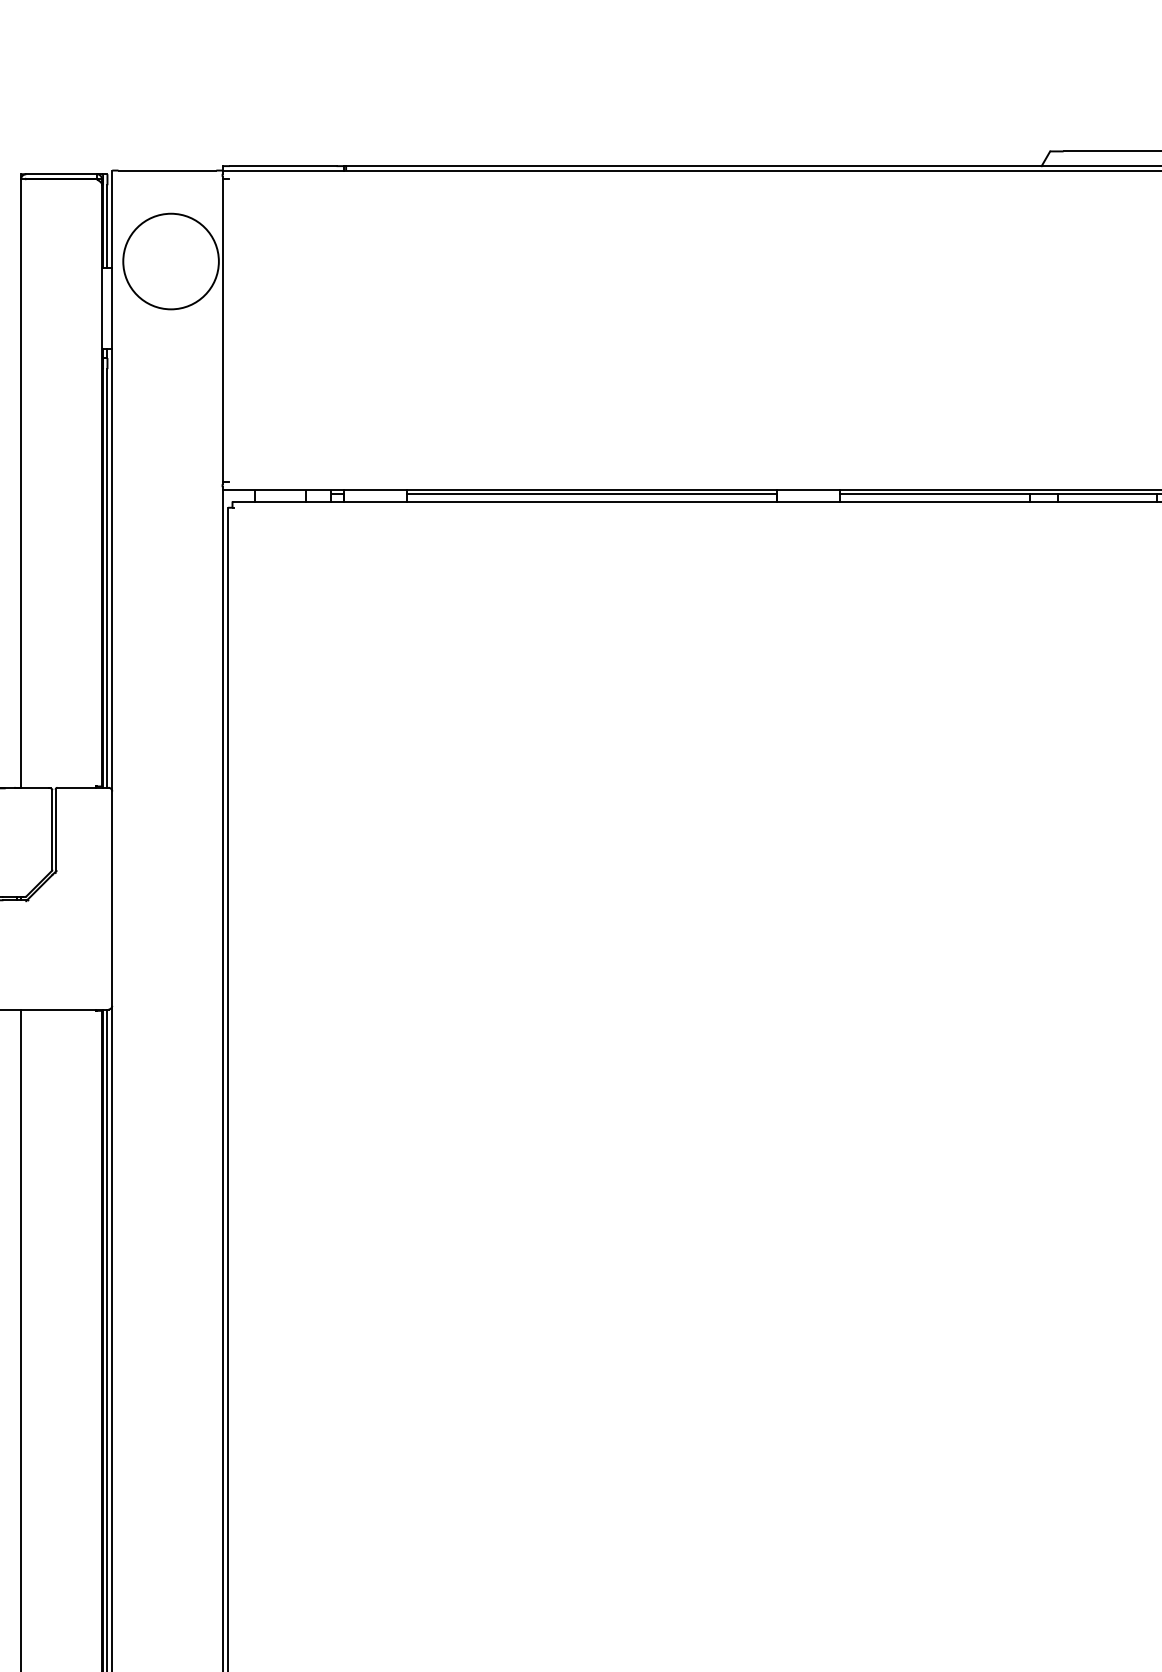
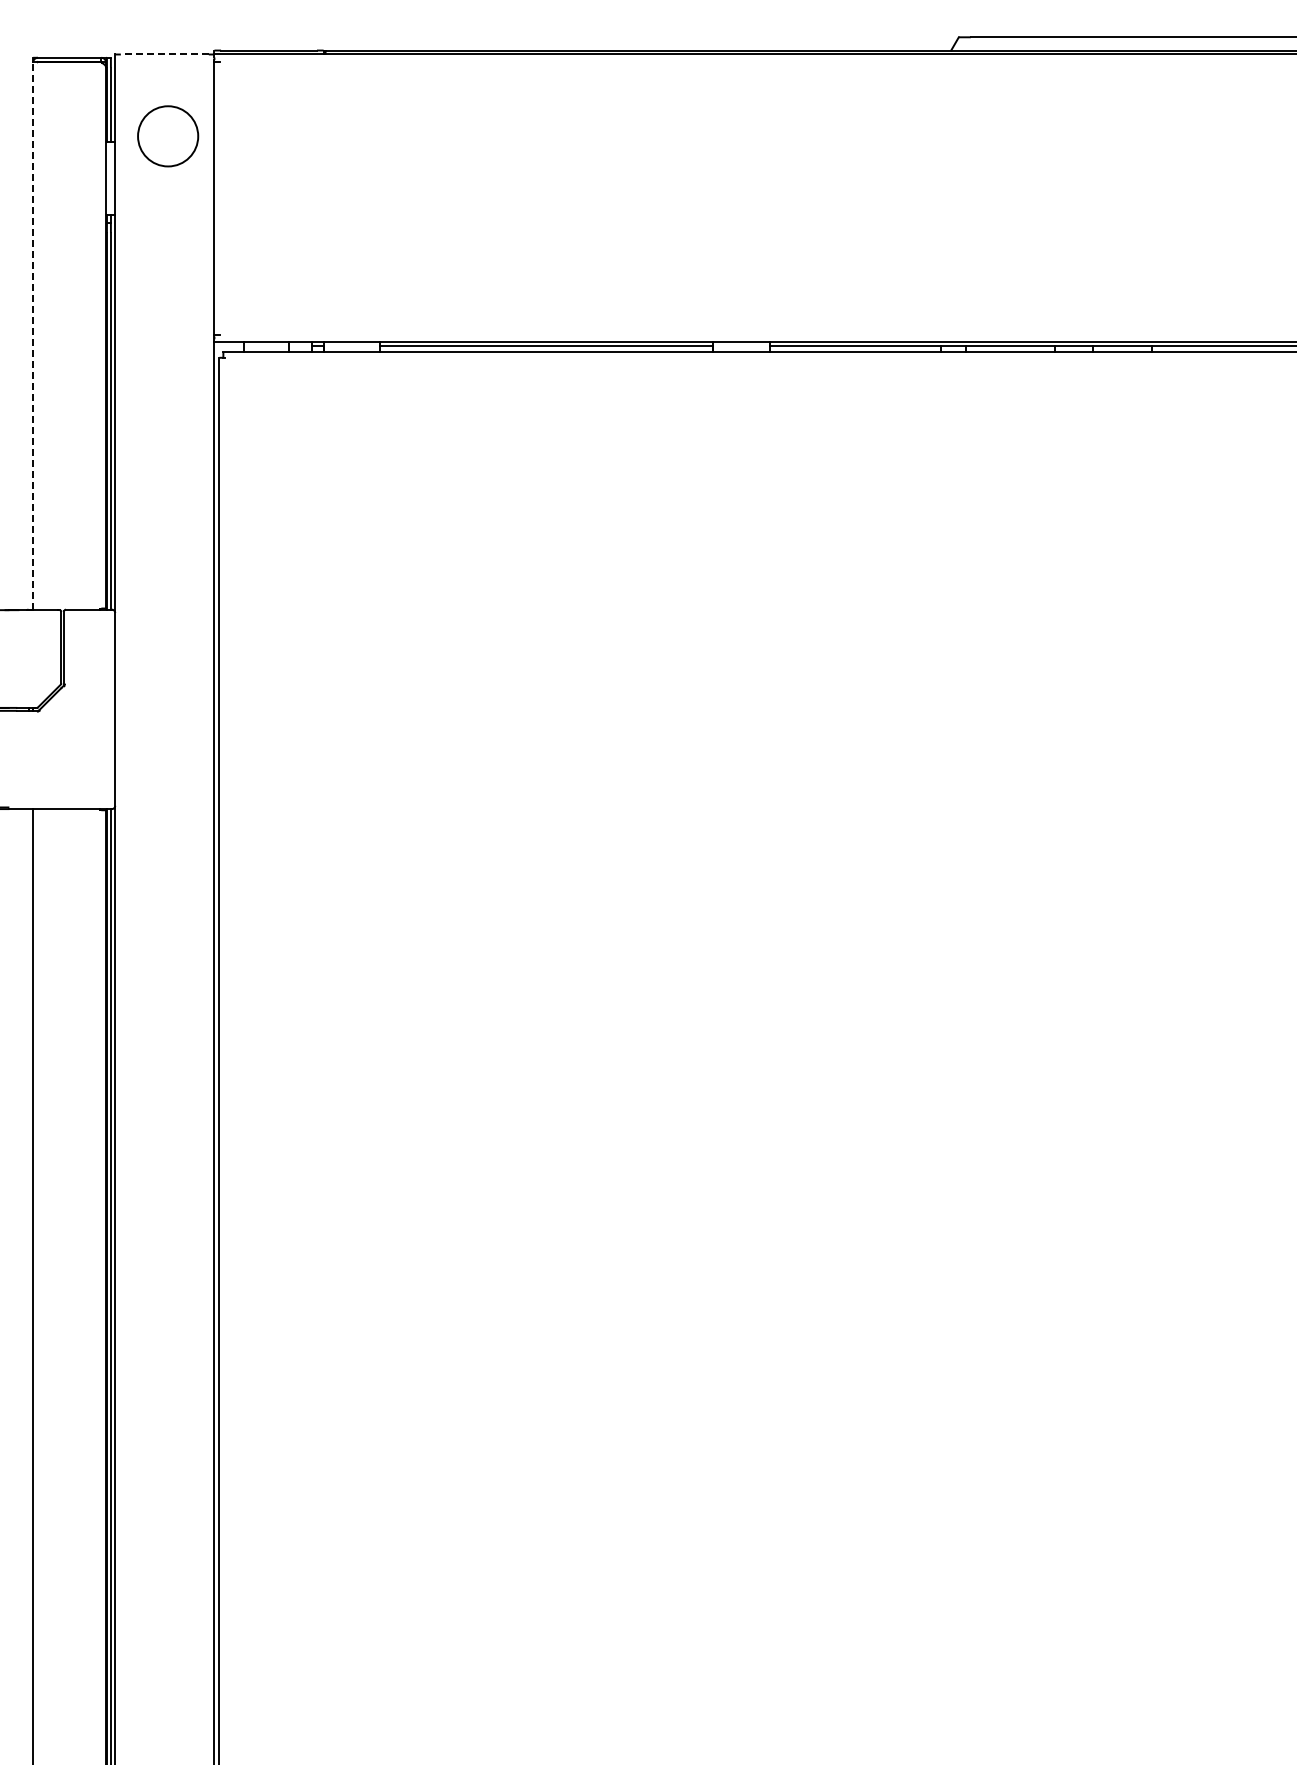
line: (167, 170) -> (164, 54), solid -> dashed
circle: (171, 261) -> (168, 136), size x0.7
line: (21, 484) -> (33, 336), solid -> dashed

